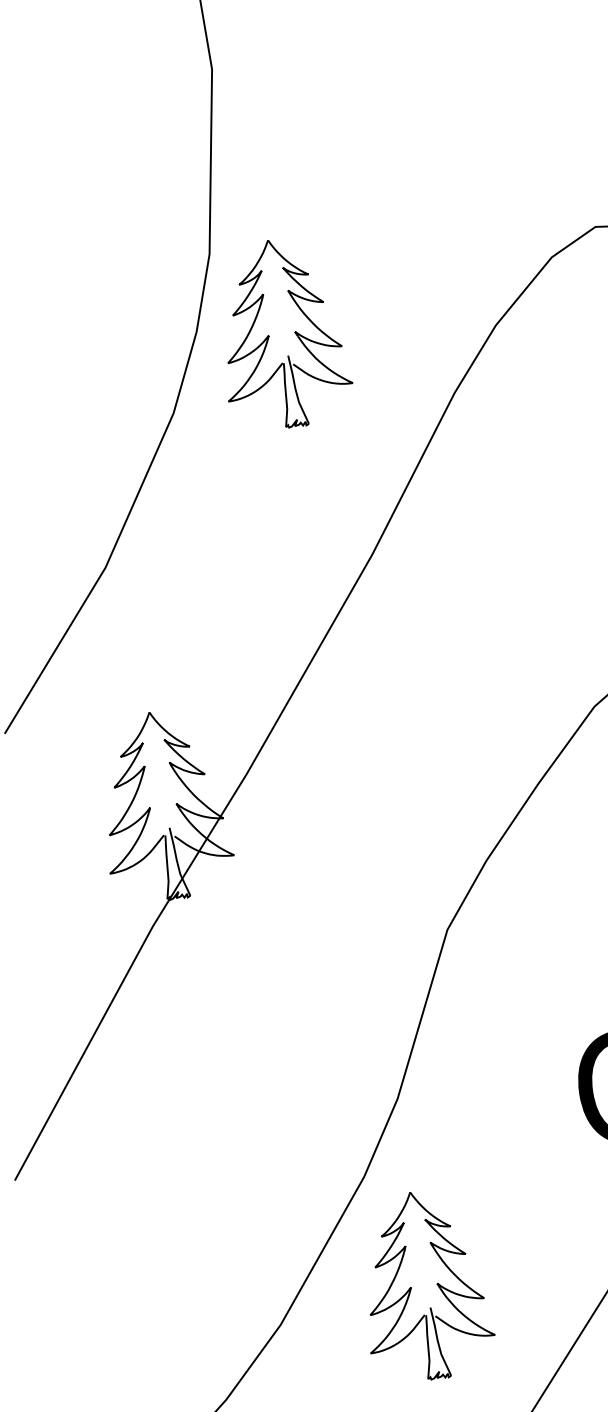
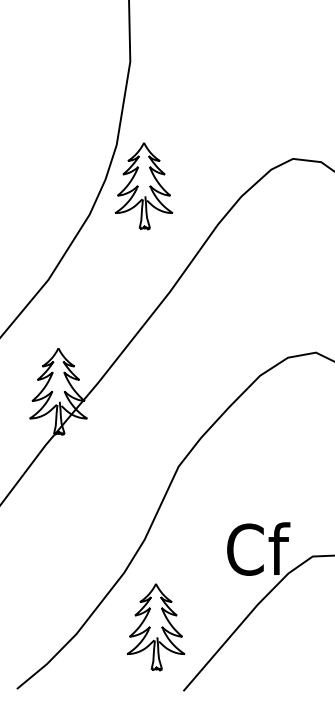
part: (423, 1286) -> (155, 627), moved

